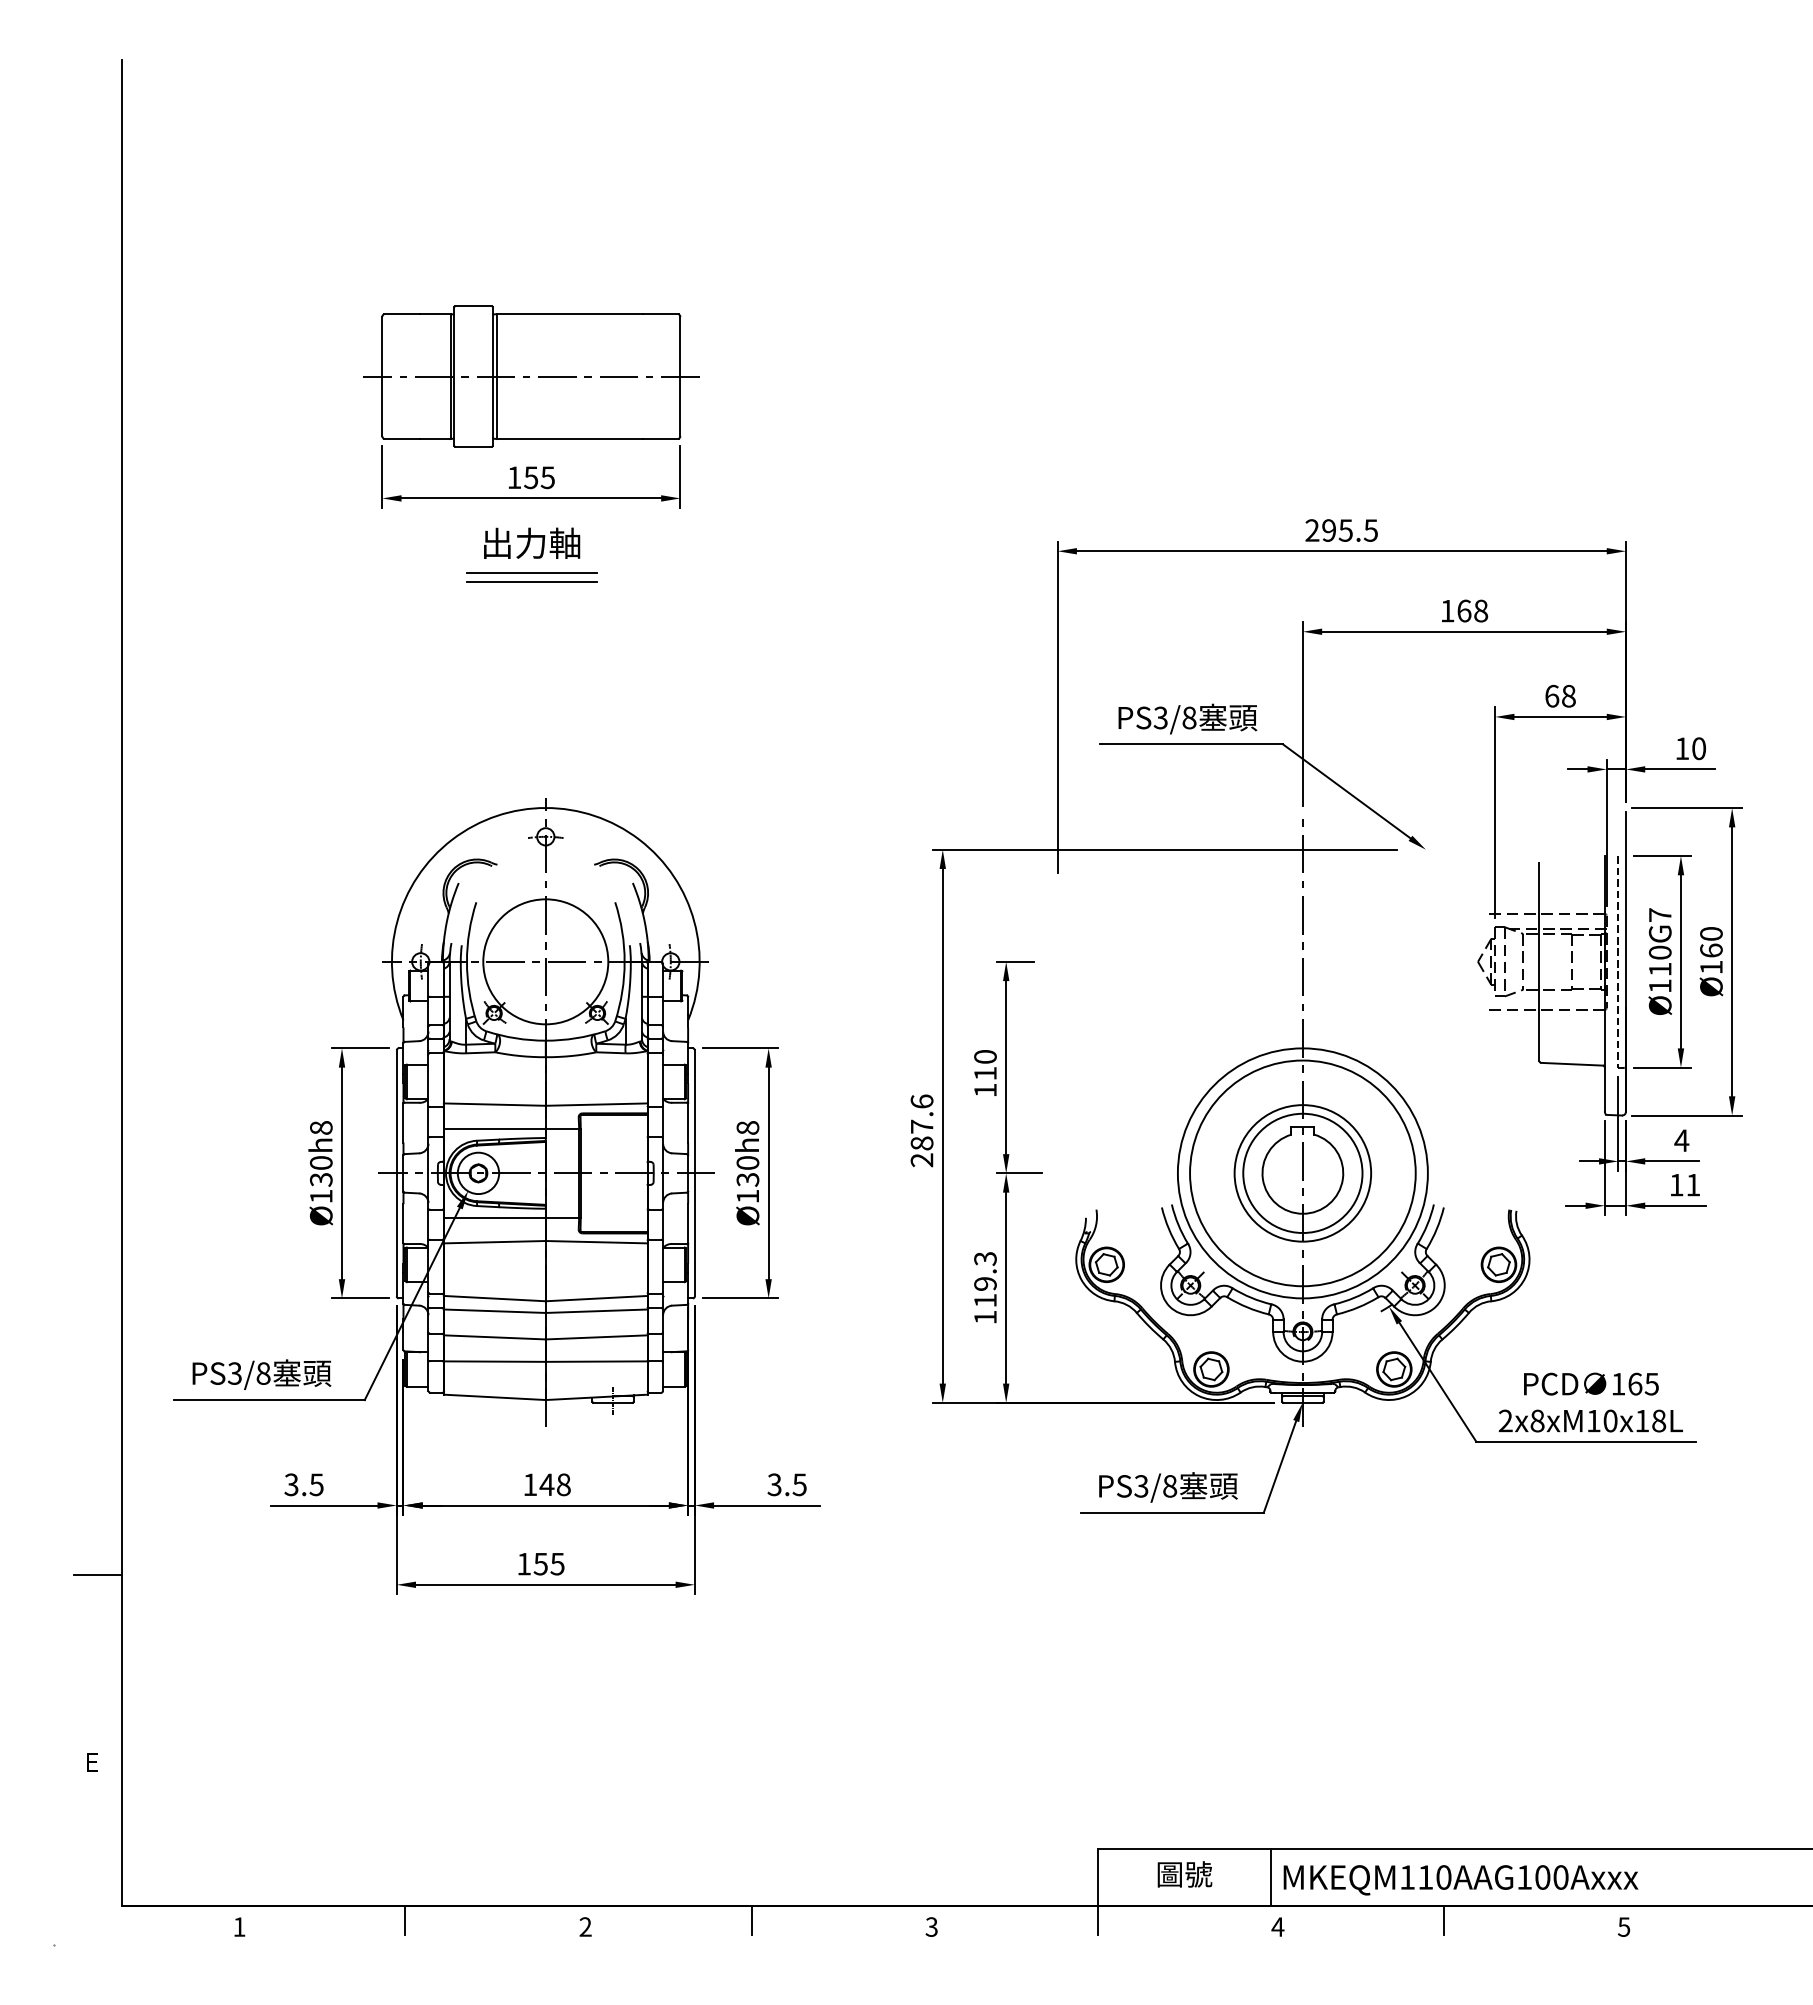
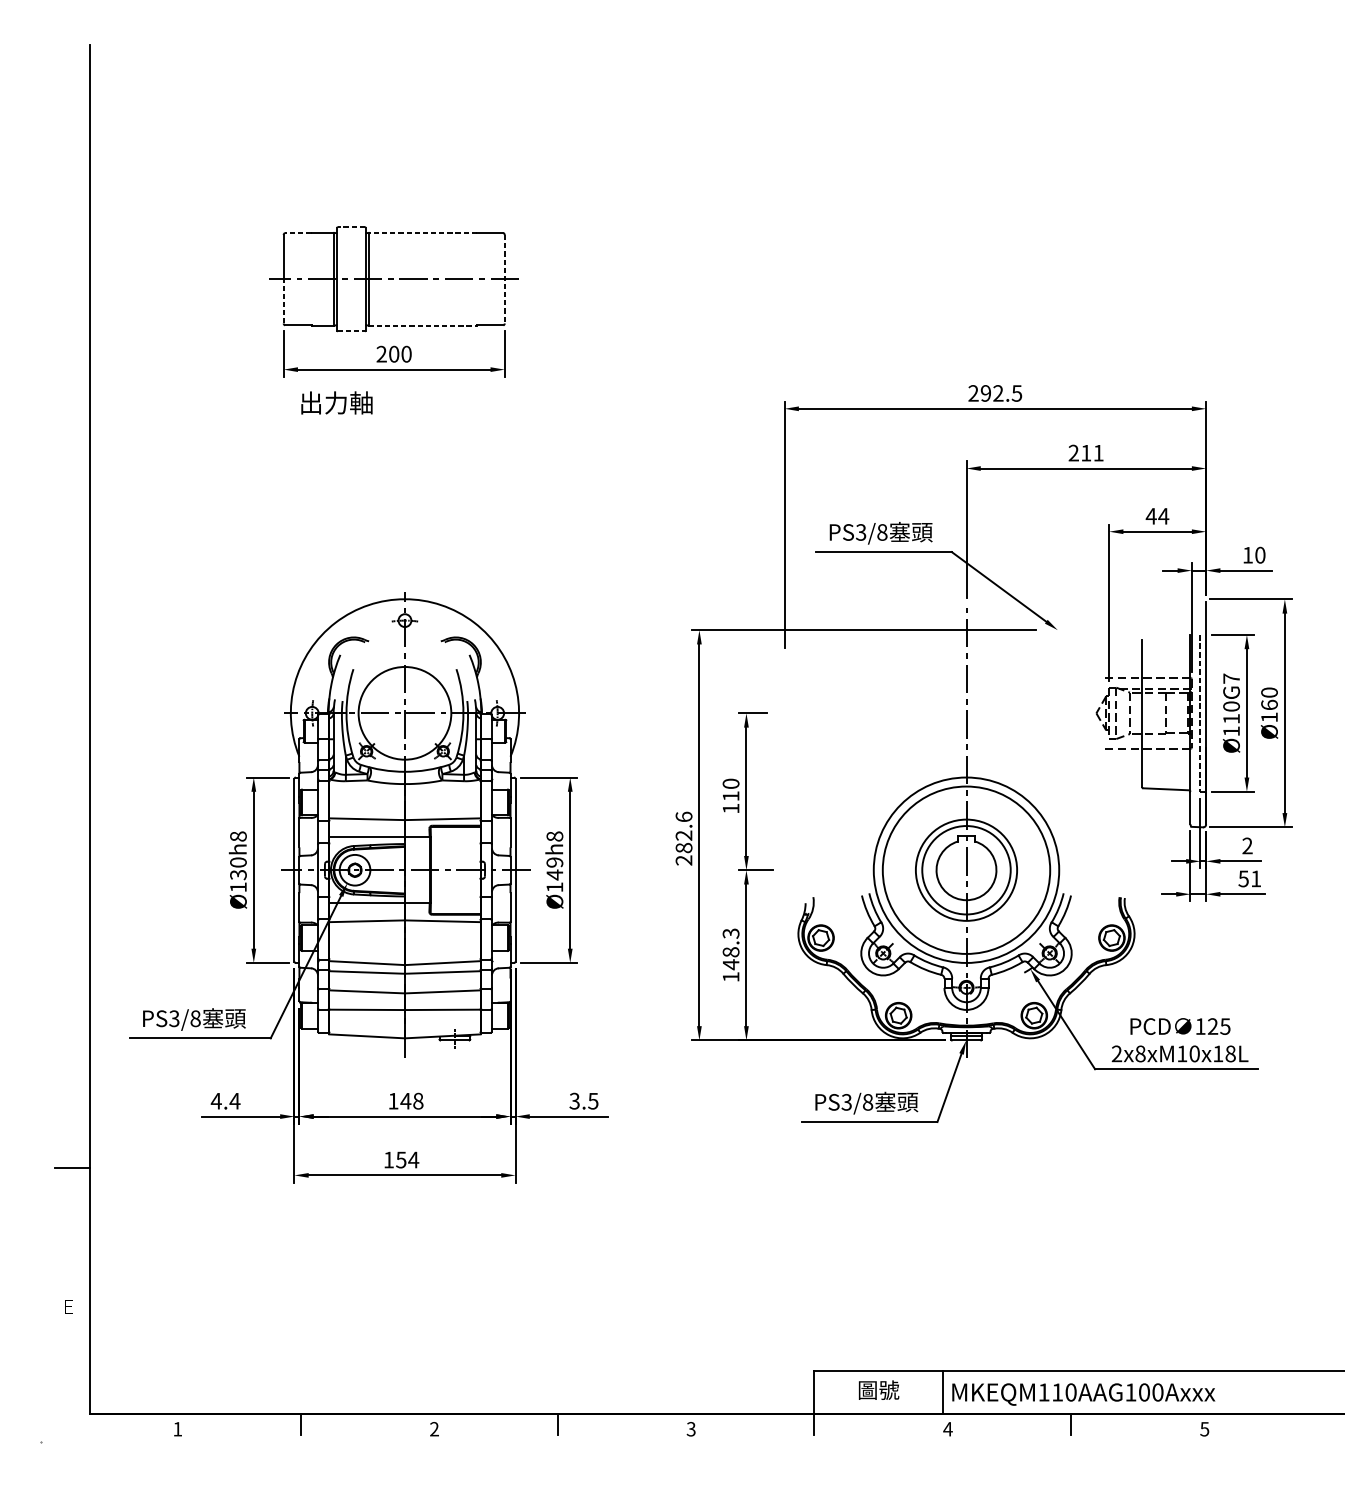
line: (473, 306) -> (351, 227), solid -> dashed
line: (401, 314) -> (297, 233), solid -> dashed
line: (569, 314) -> (422, 233), solid -> dashed
line: (680, 376) -> (504, 279), solid -> dashed
line: (382, 406) -> (283, 301), solid -> dashed
line: (570, 439) -> (423, 325), solid -> dashed
line: (474, 446) -> (352, 331), solid -> dashed
text: (530, 477) -> (393, 354), 155 -> 200
text: (1345, 530) -> (998, 393), 295.5 -> 292.5
text: (532, 542) -> (337, 402), moved
line: (531, 572) -> (394, 424), removed
line: (531, 582) -> (394, 431), removed
text: (1464, 610) -> (1086, 452), 168 -> 211
text: (1560, 695) -> (1157, 515), 68 -> 44
text: (921, 1126) -> (683, 835), 287.6 -> 282.6
text: (1681, 1140) -> (1247, 845), 4 -> 2
text: (747, 1171) -> (554, 868), Ø130h8 -> Ø149h8
text: (1676, 1185) -> (1243, 879), 11 -> 51
text: (985, 1292) -> (731, 958), 119.3 -> 148.3
text: (1635, 1383) -> (1213, 1026), 165 -> 125
text: (304, 1484) -> (225, 1100), 3.5 -> 4.4
text: (557, 1564) -> (413, 1160), 155 -> 154

